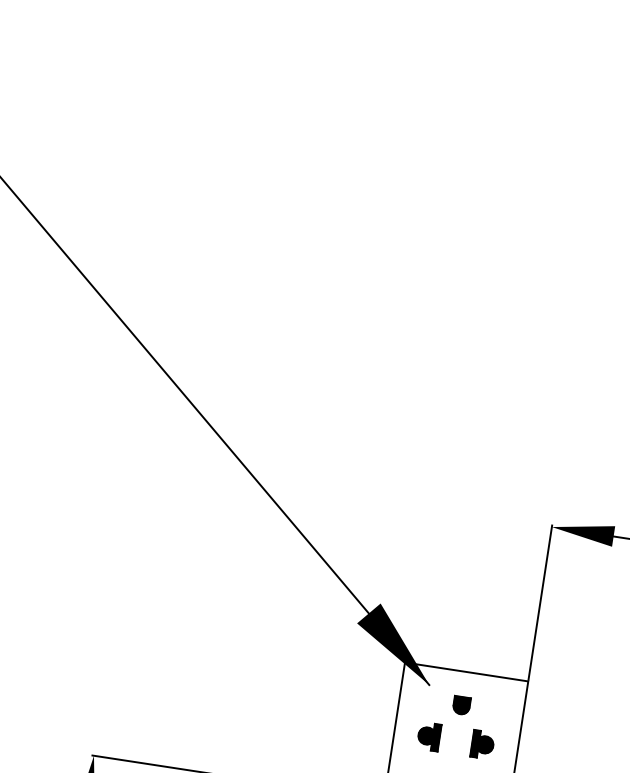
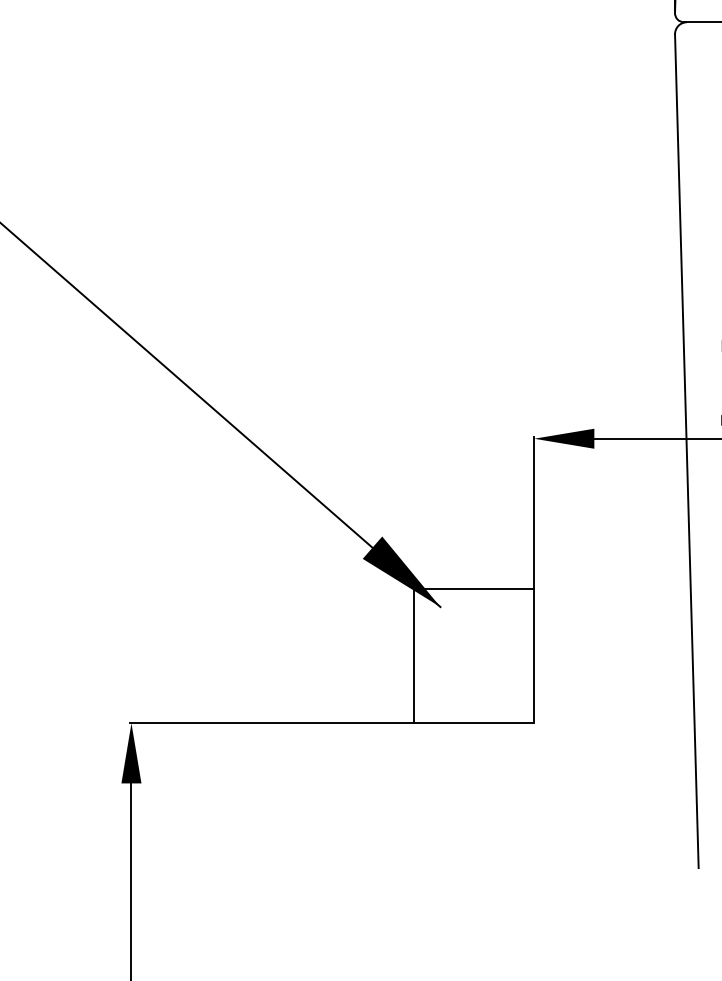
part: (459, 715) -> (473, 631), removed

